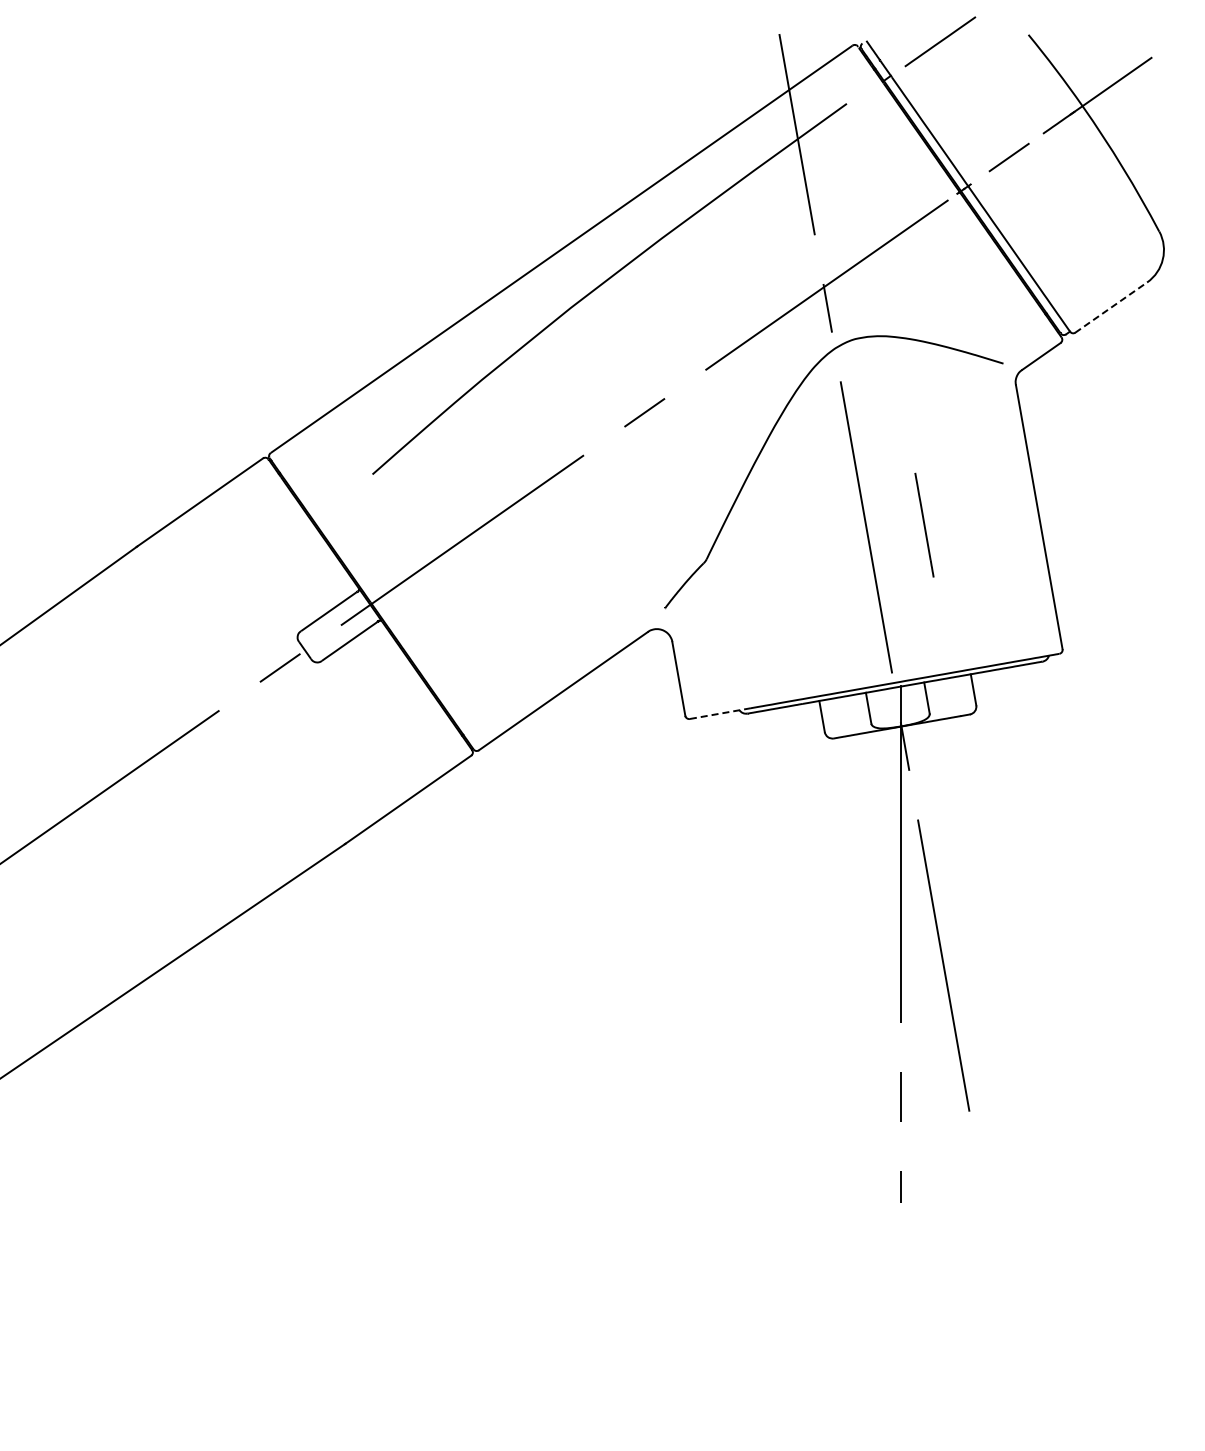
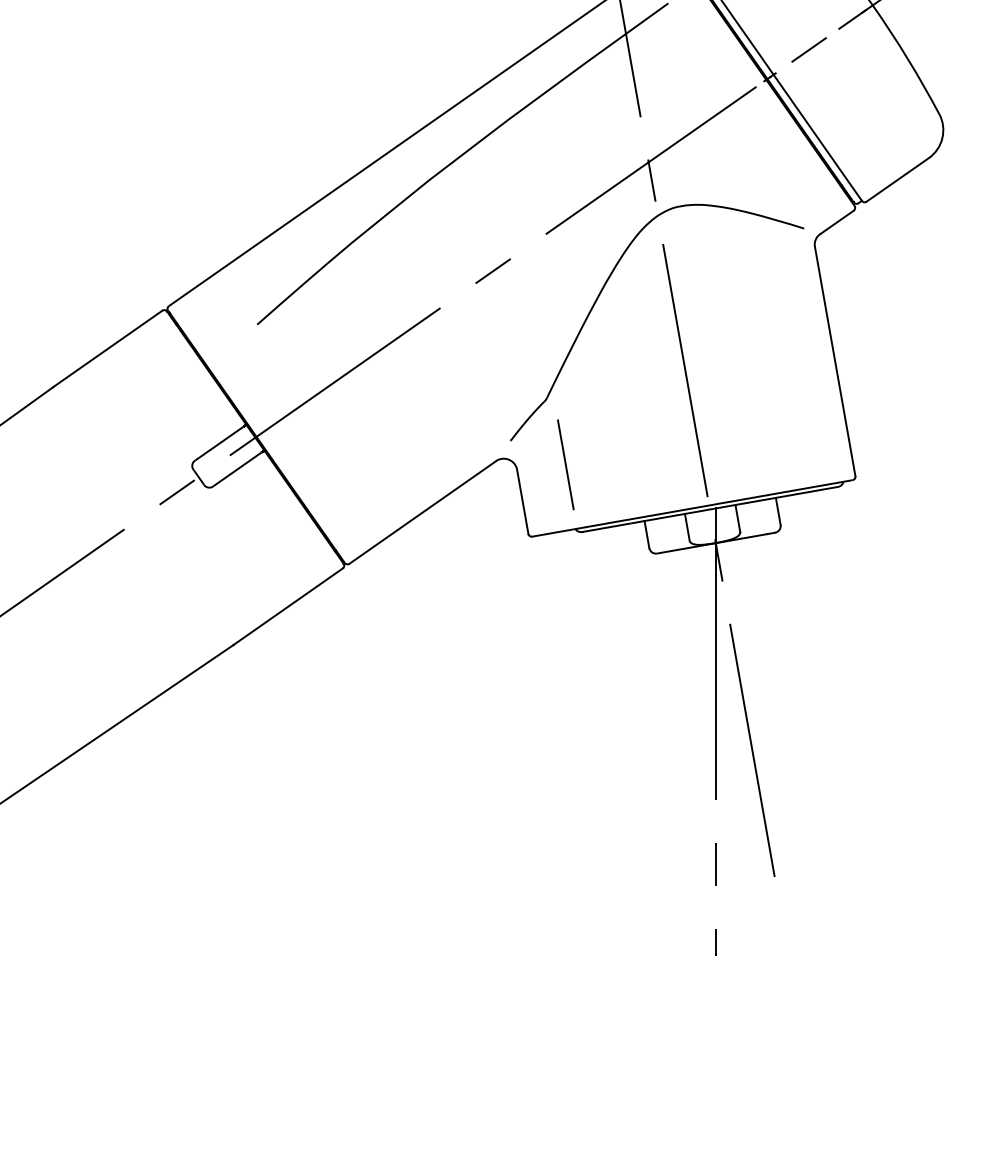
line: (1111, 307) -> (897, 179), dashed -> solid
line: (924, 524) -> (565, 464), moved
line: (720, 713) -> (558, 531), dashed -> solid

